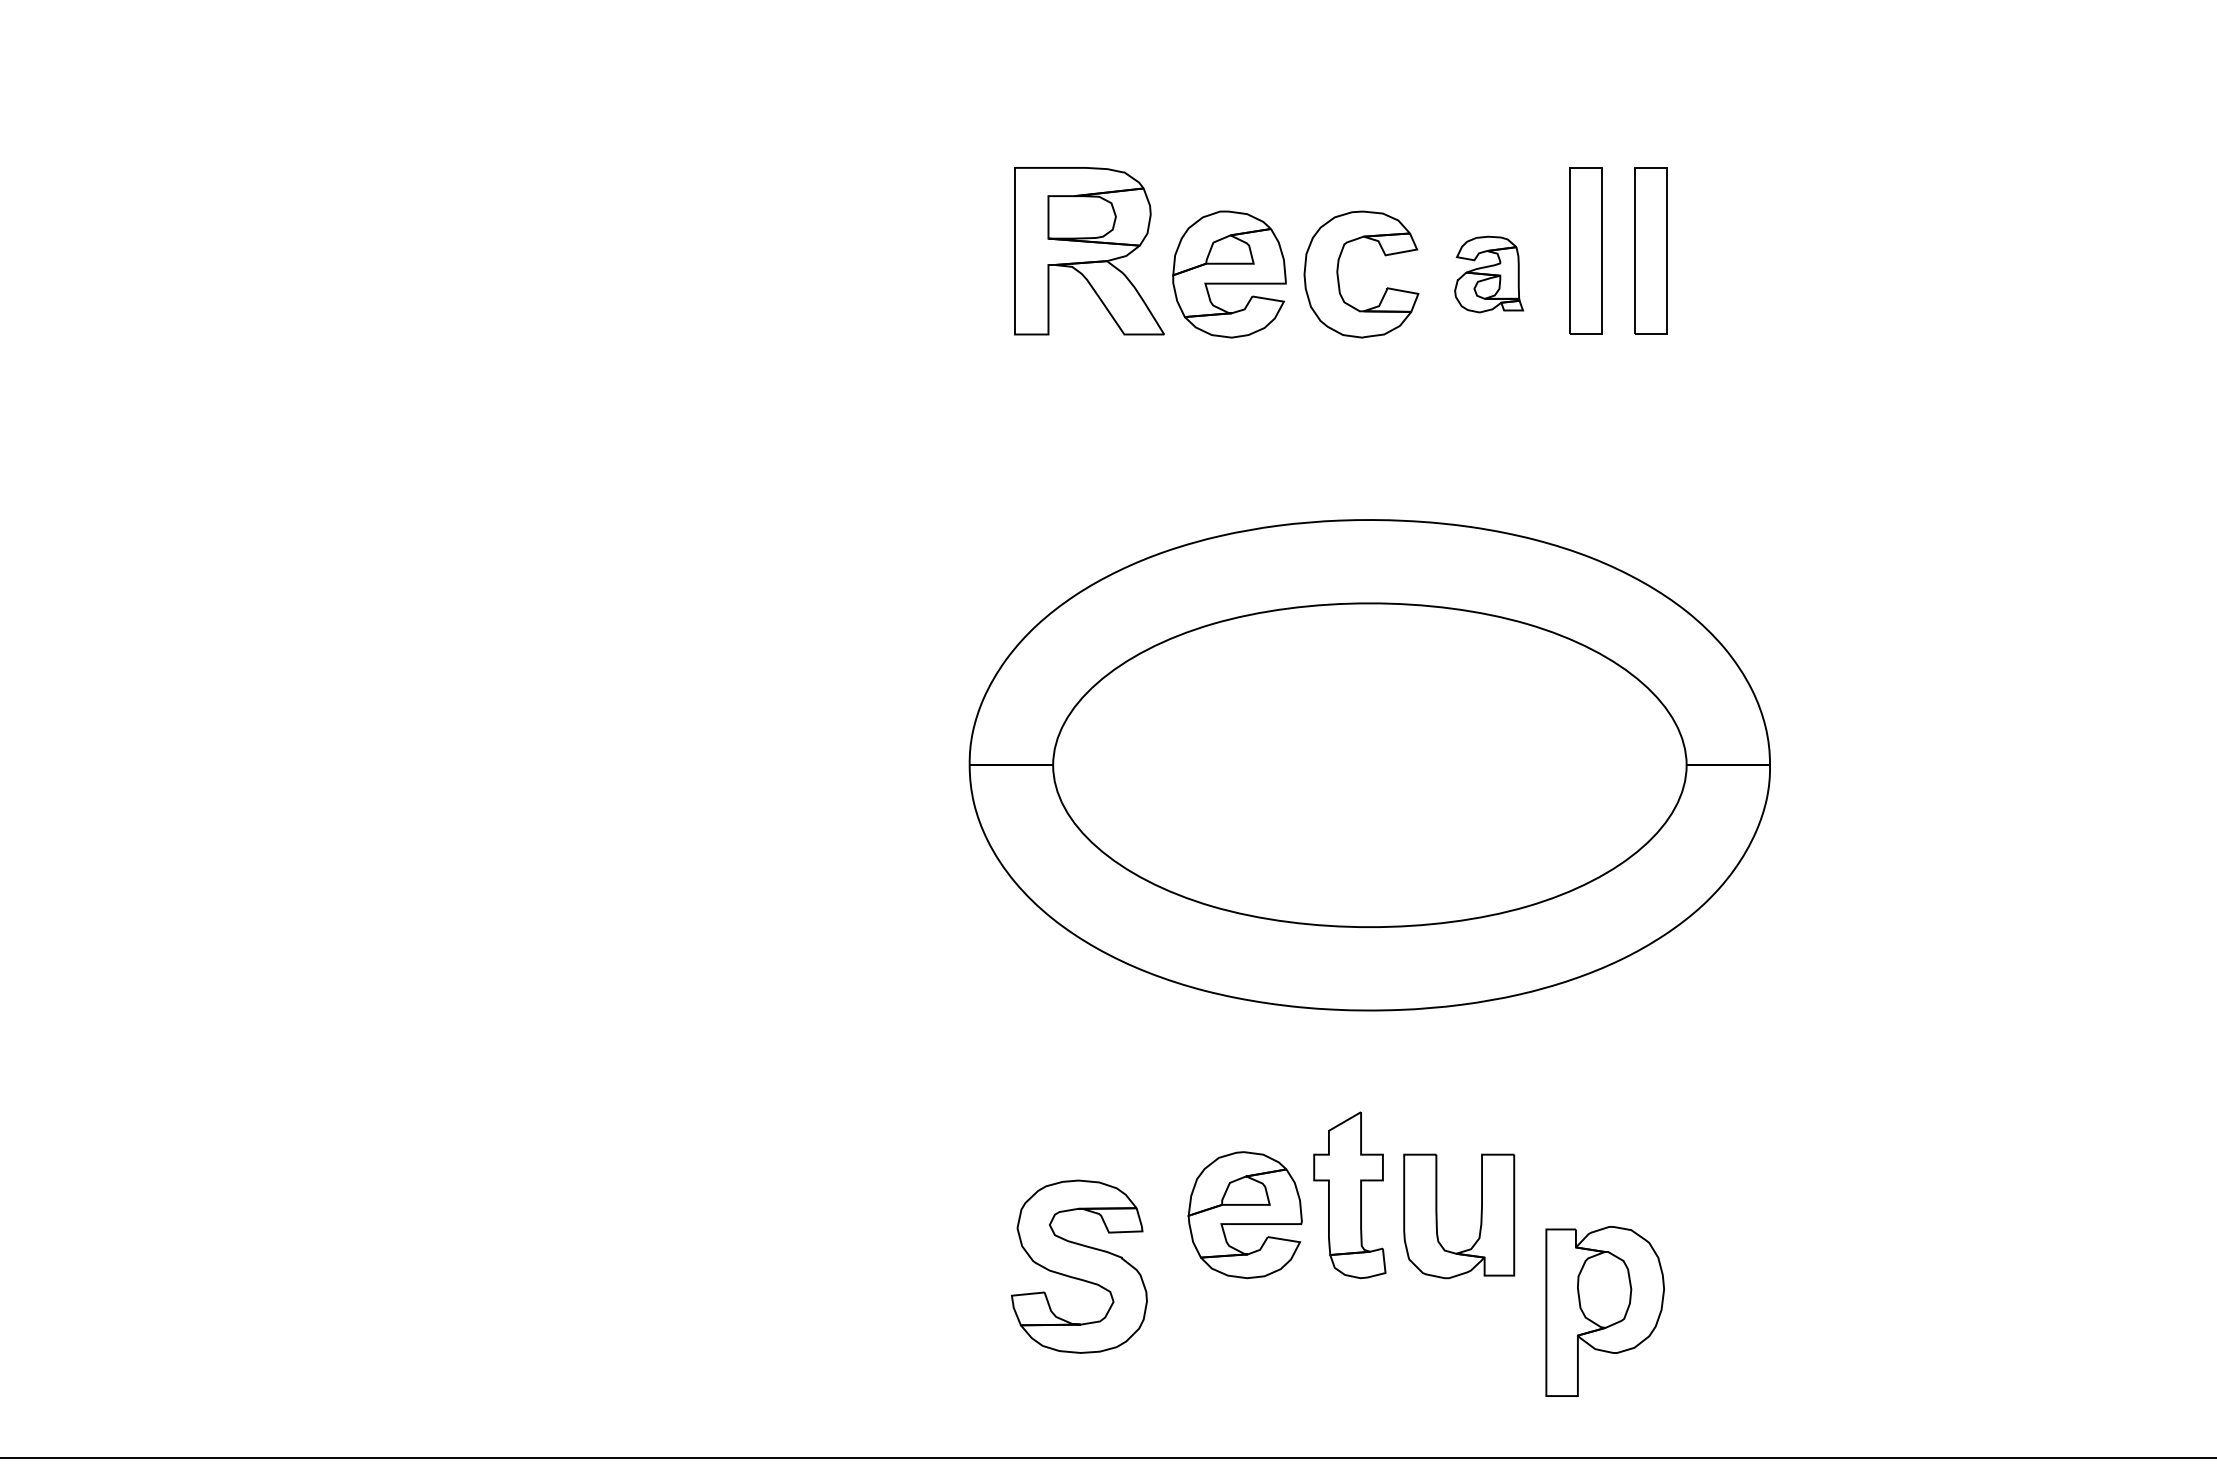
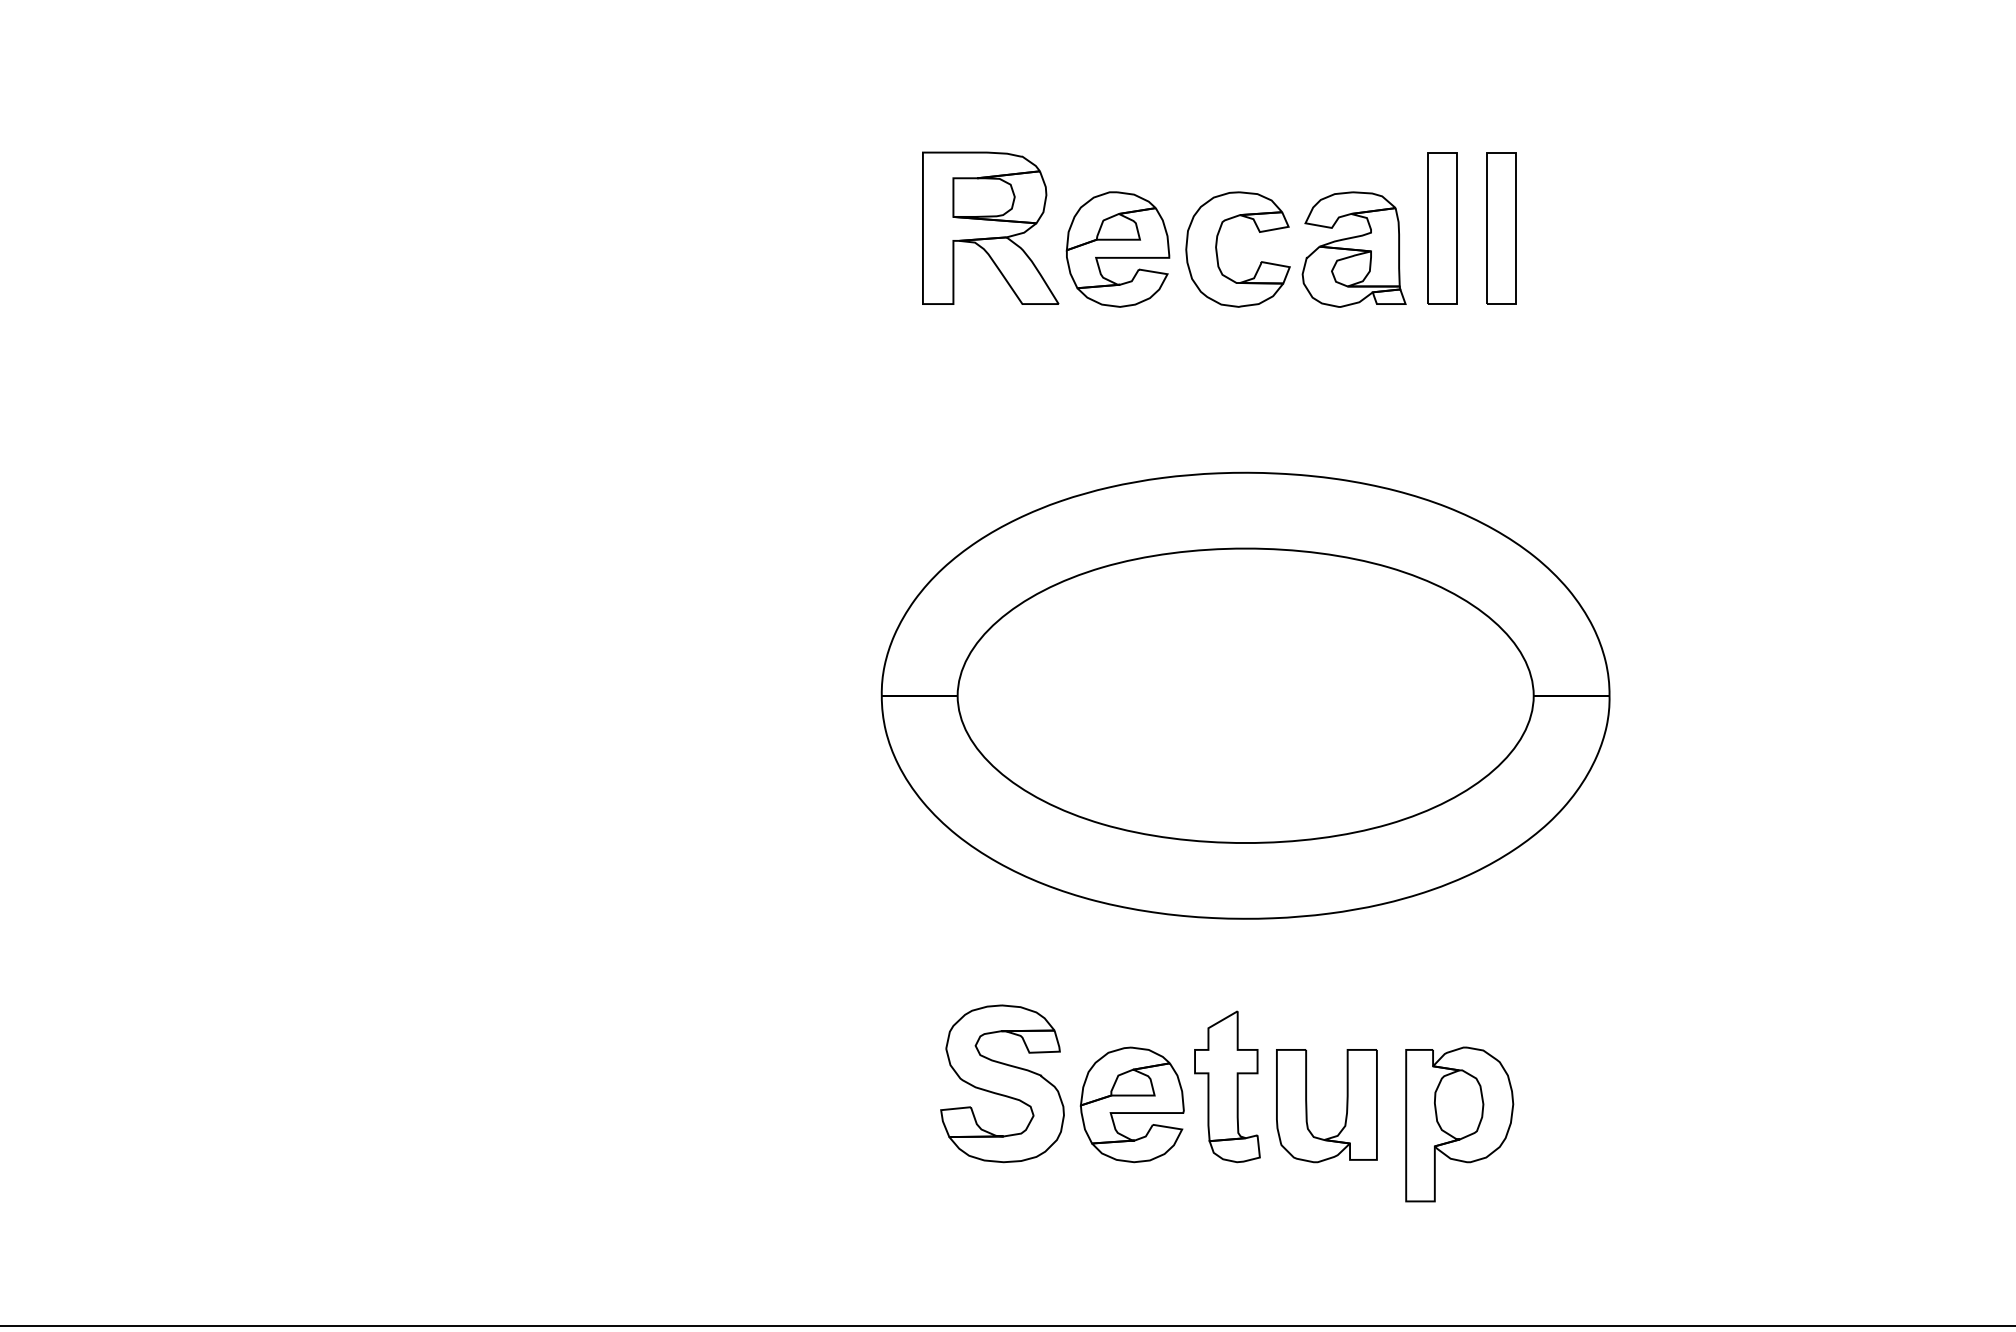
part: (1488, 274) -> (1353, 249), size x1.67
part: (1079, 1266) -> (1002, 1083), moved
part: (1605, 1311) -> (1459, 1124), moved

